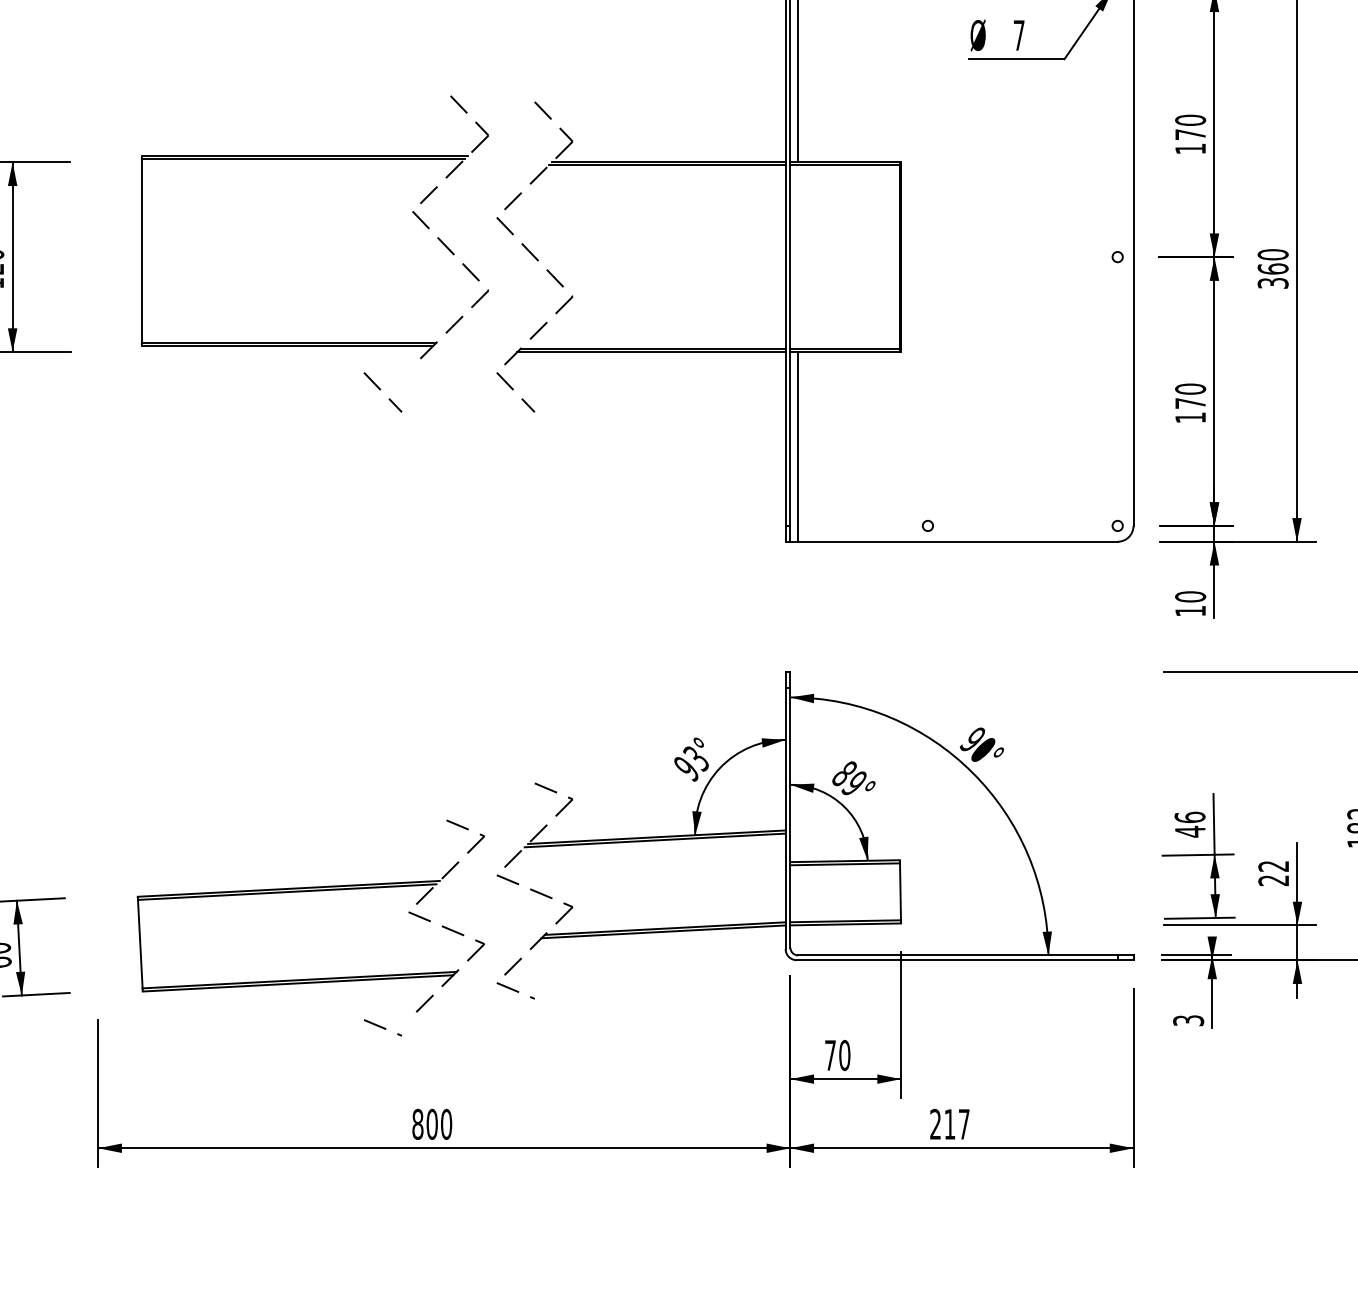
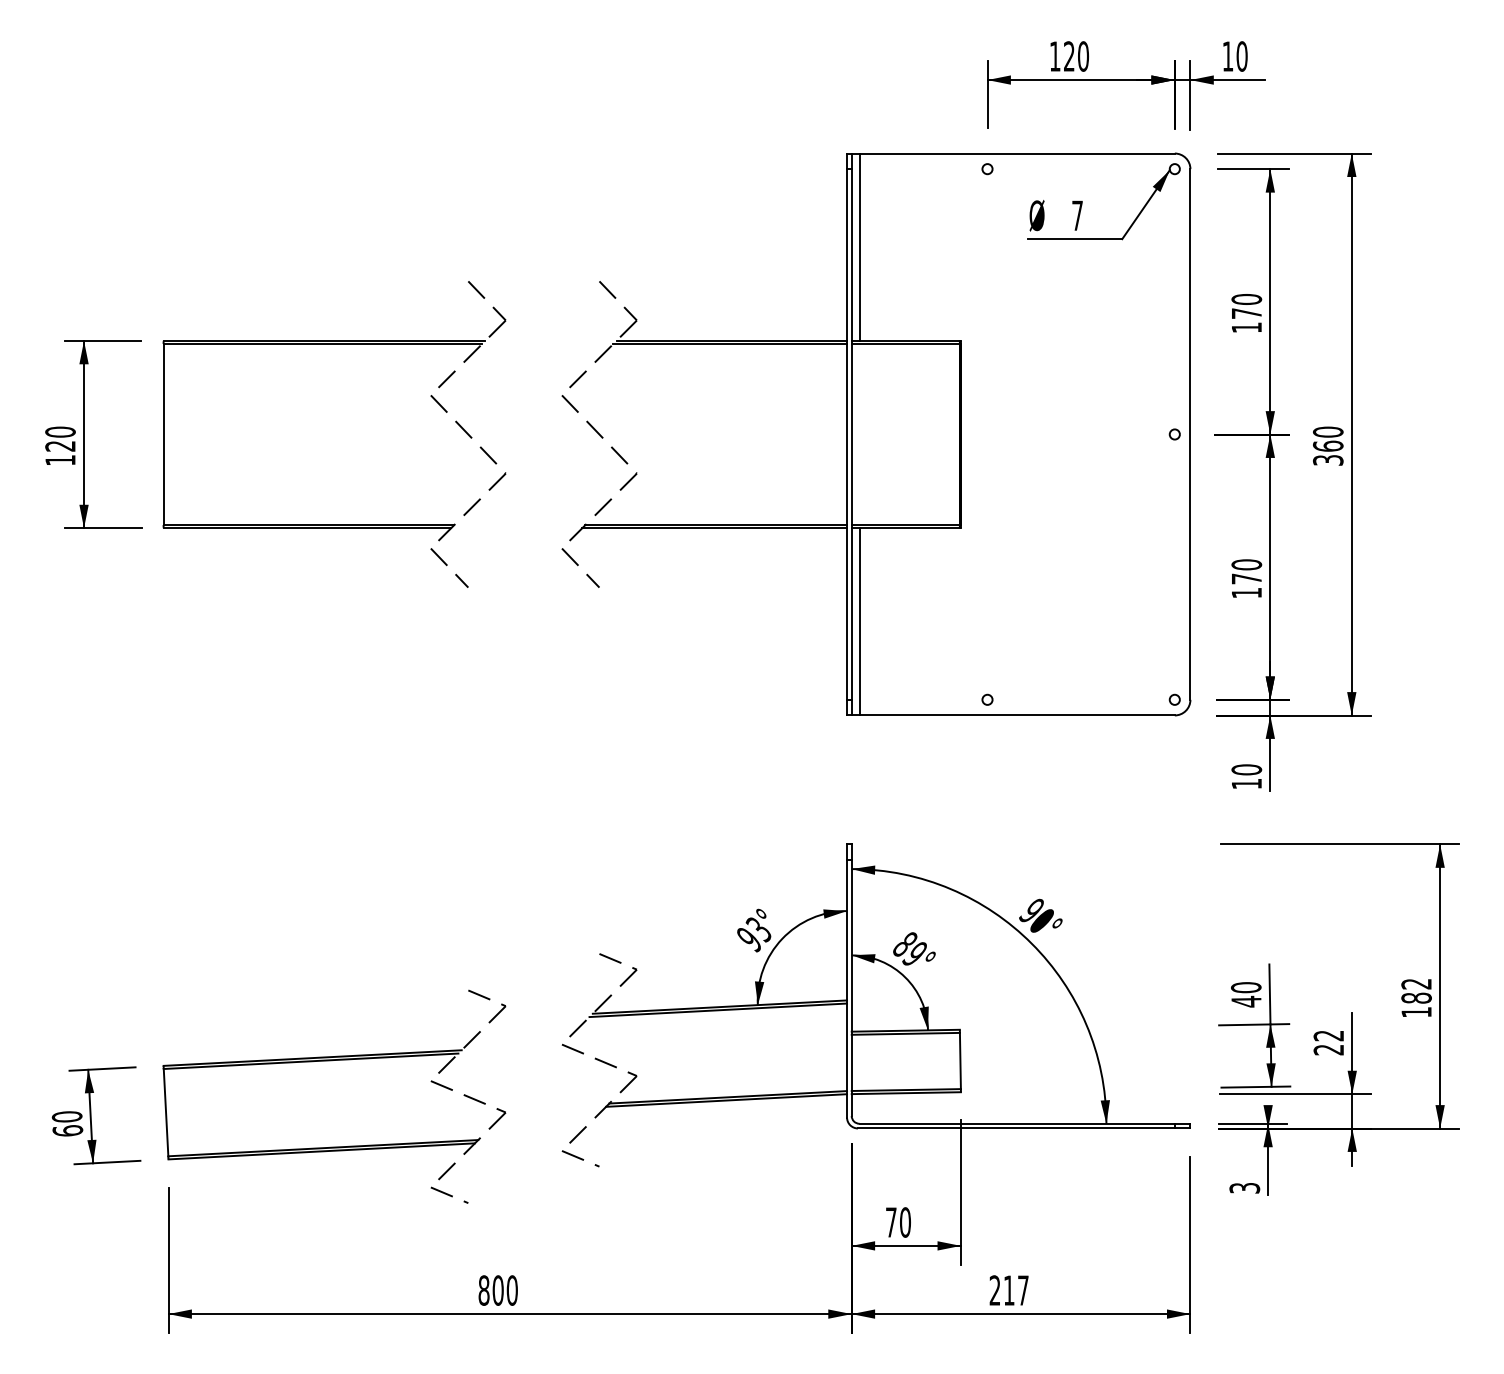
part: (315, 159) -> (334, 344), moved
text: (1189, 817) -> (1245, 987), 46 -> 40
part: (308, 892) -> (332, 1061), moved

